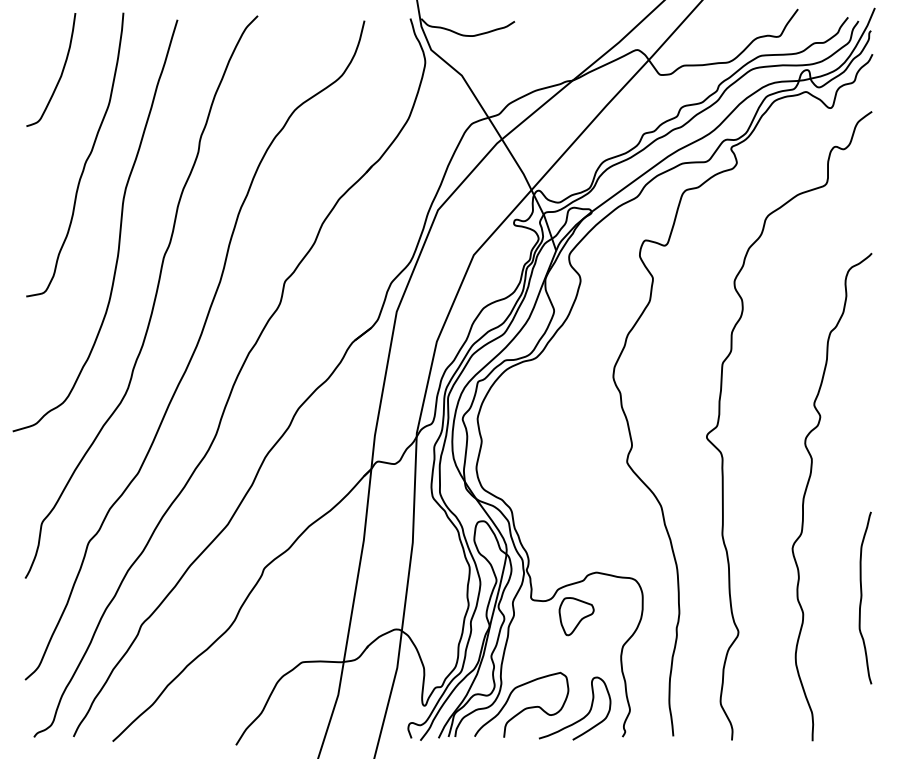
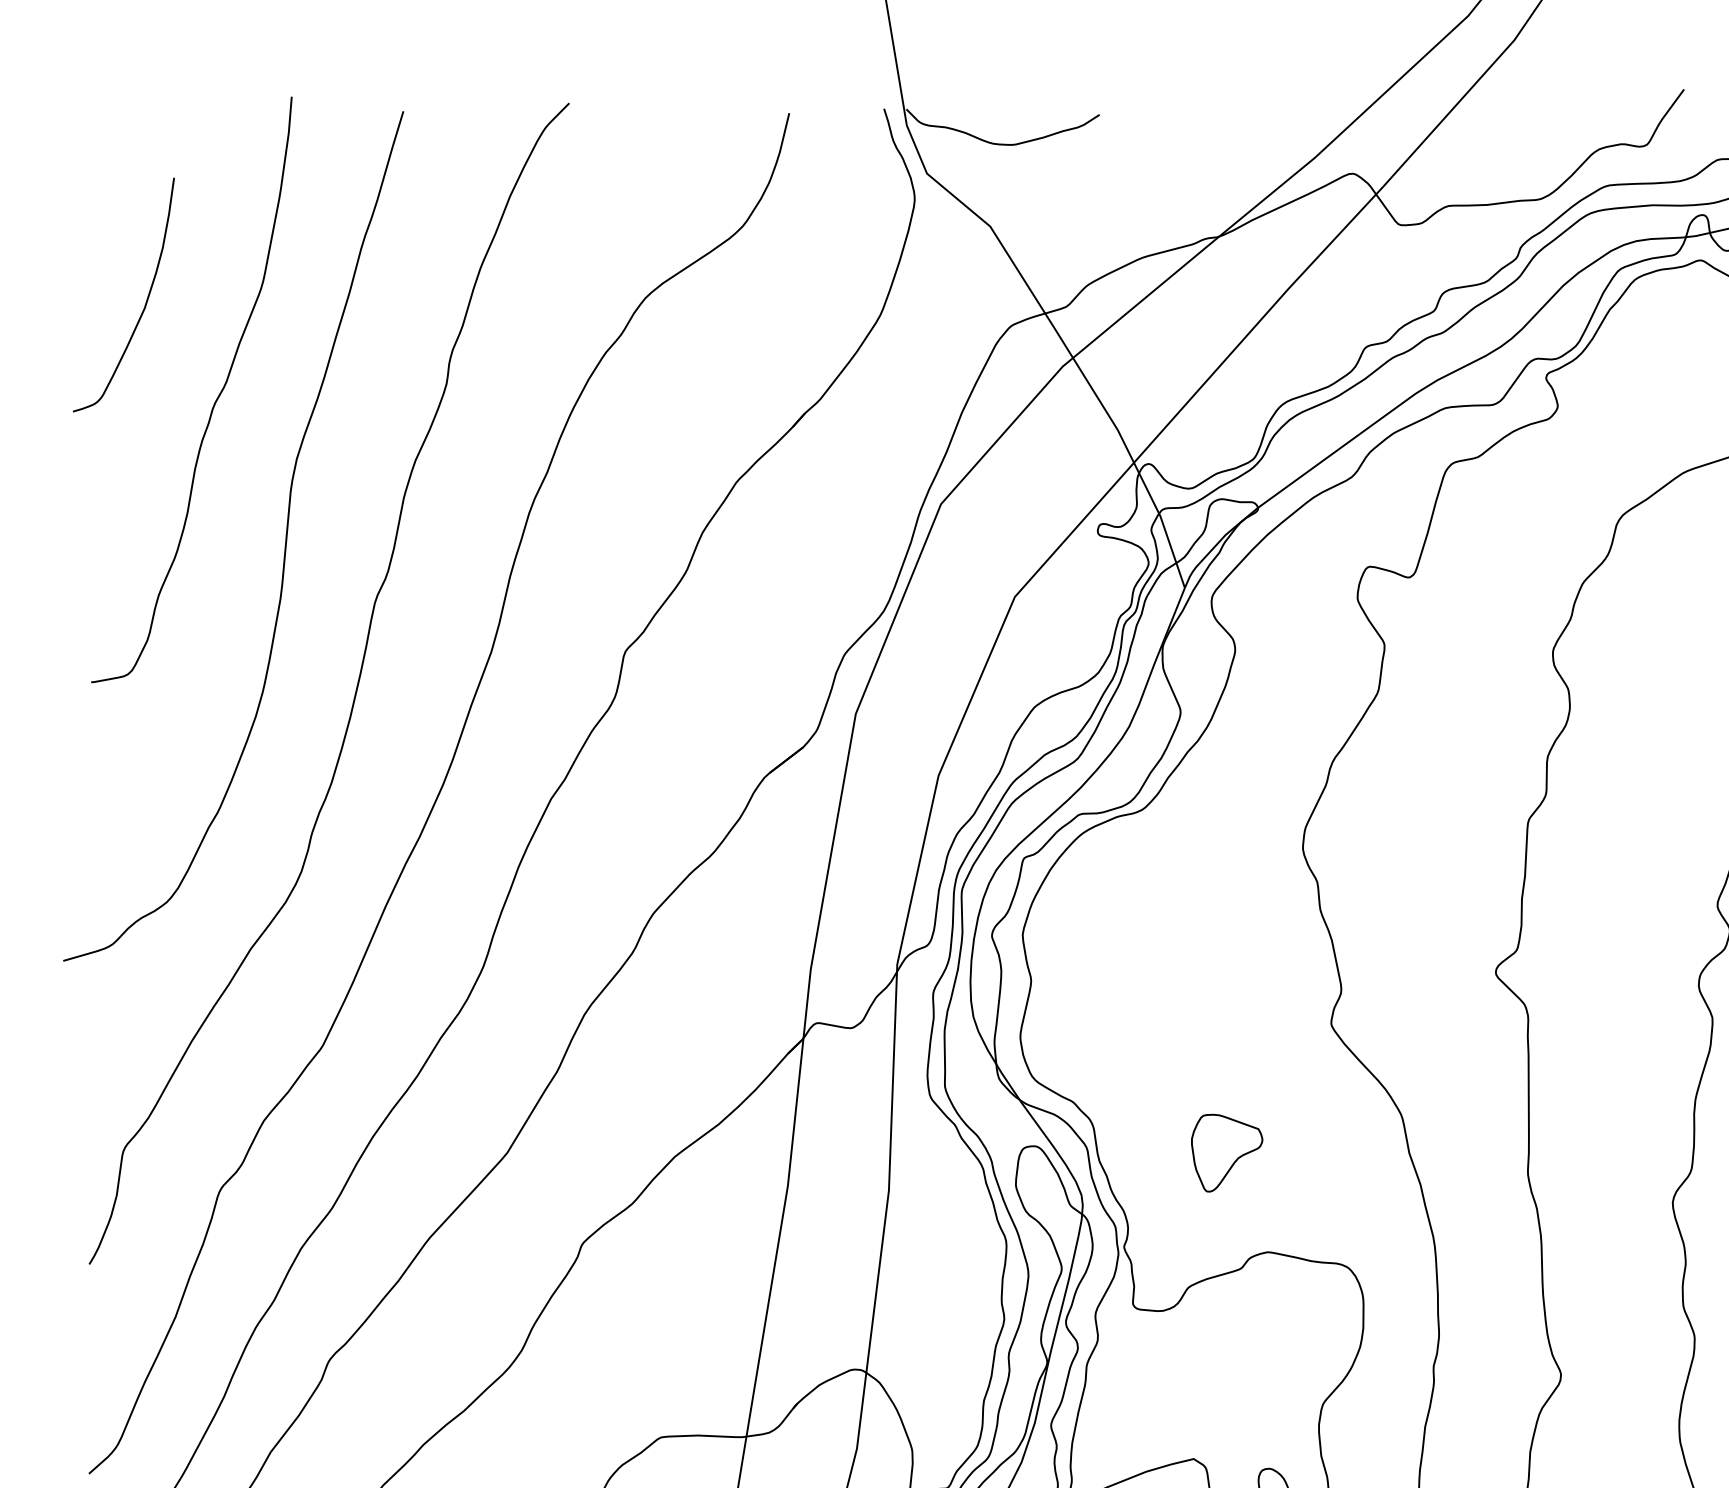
curve: (61, 71) -> (145, 298), moved
part: (576, 616) -> (1226, 1152), moved

